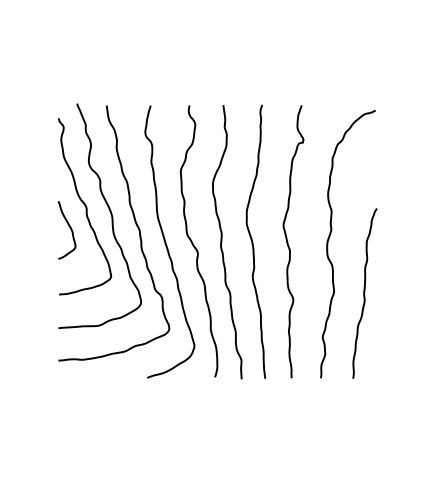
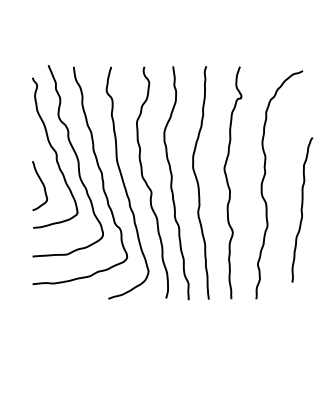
curve: (70, 230) -> (42, 186), moved
curve: (364, 293) -> (301, 209), moved

